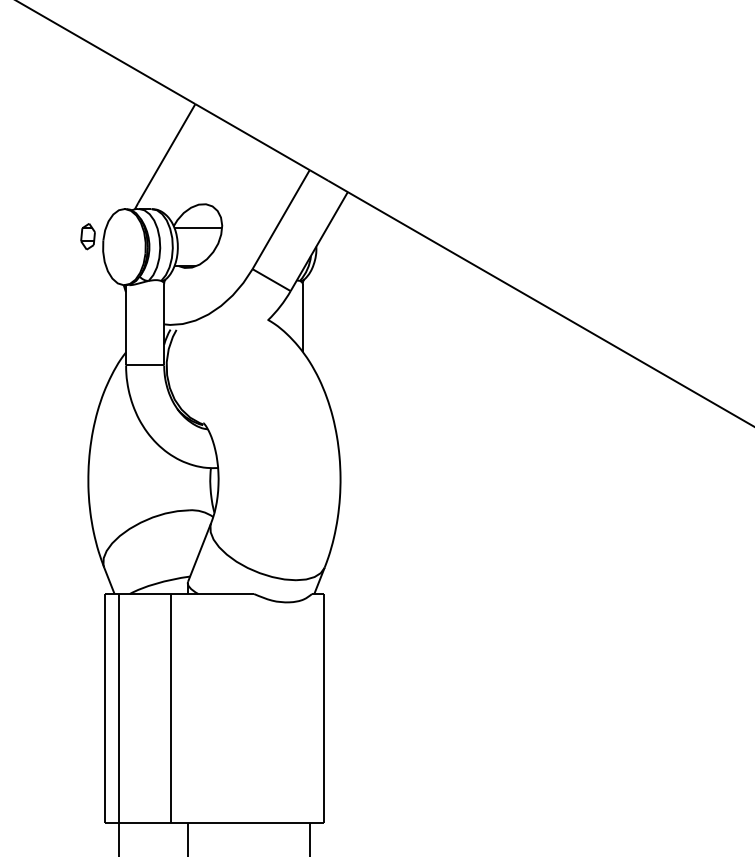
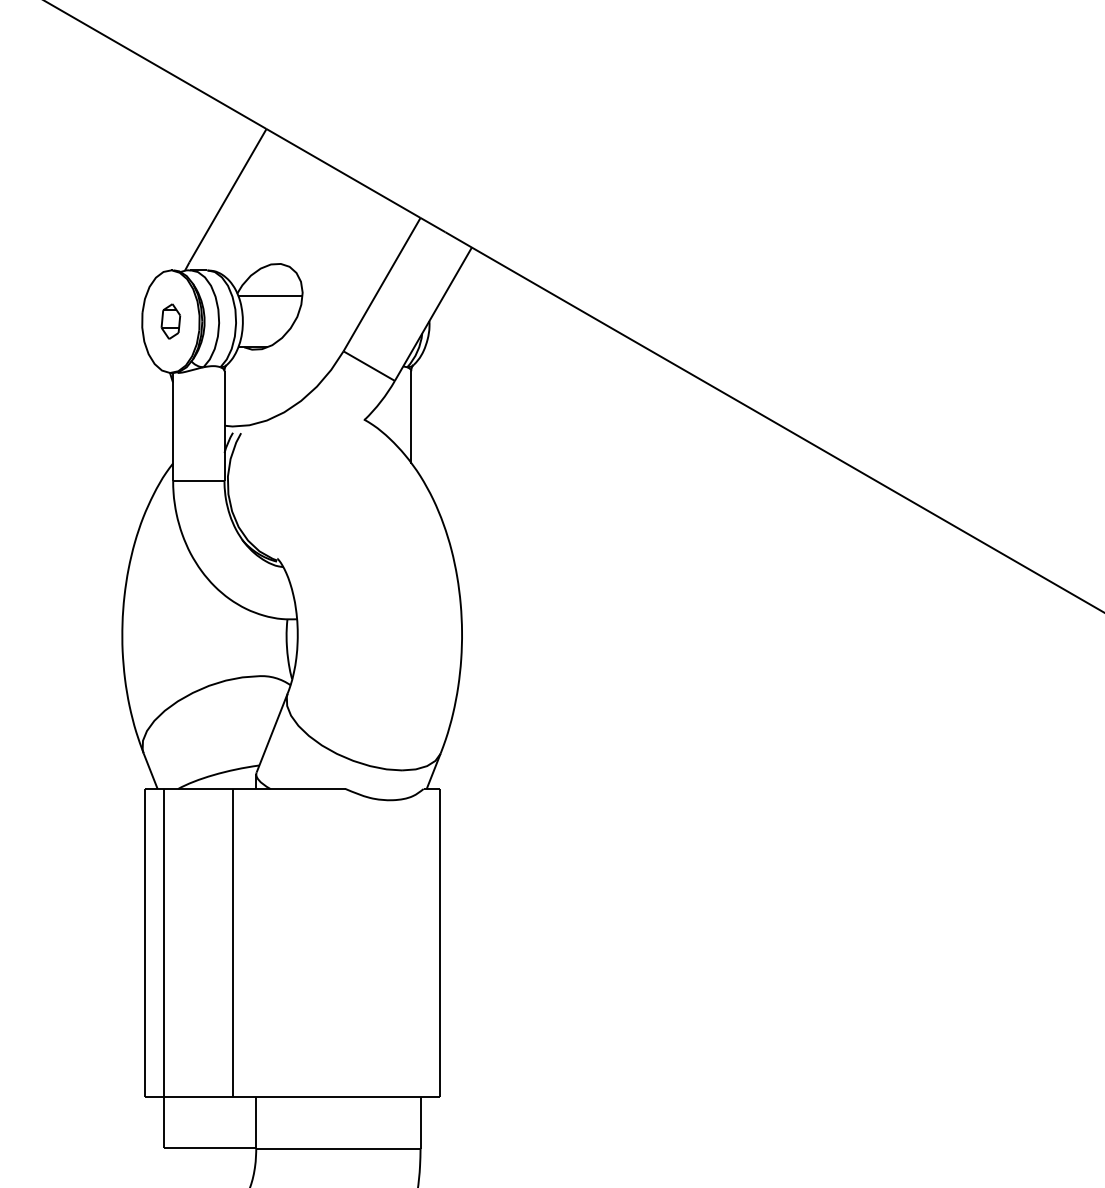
part: (87, 236) -> (170, 321), moved

